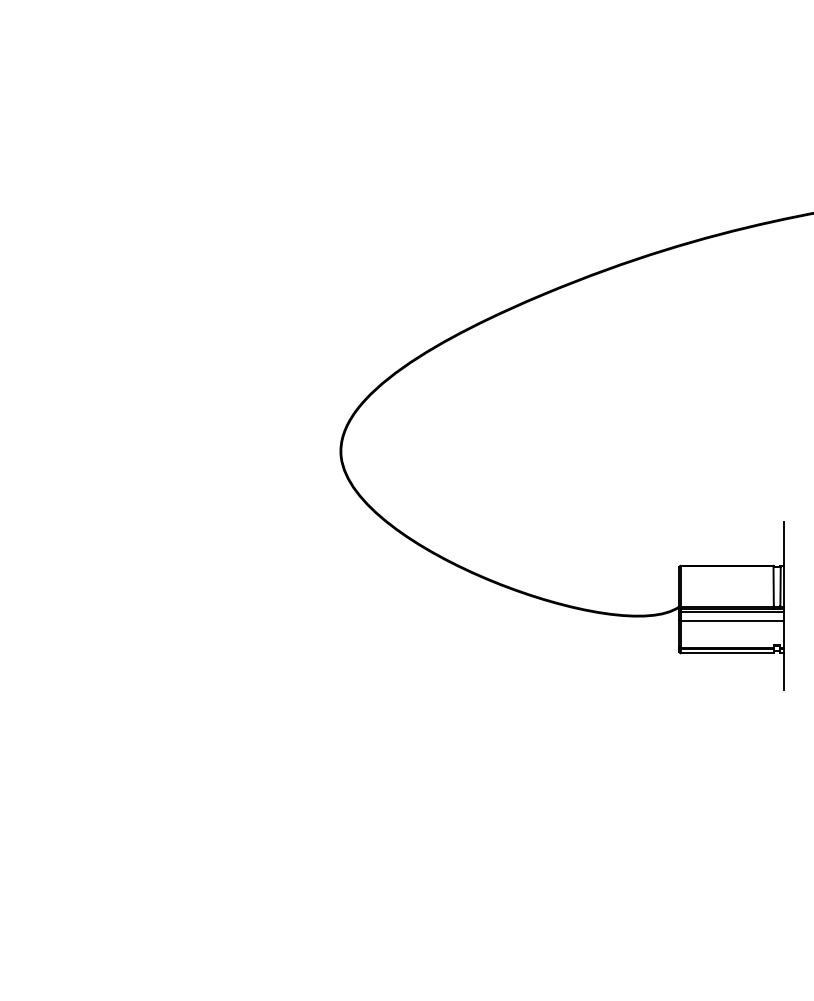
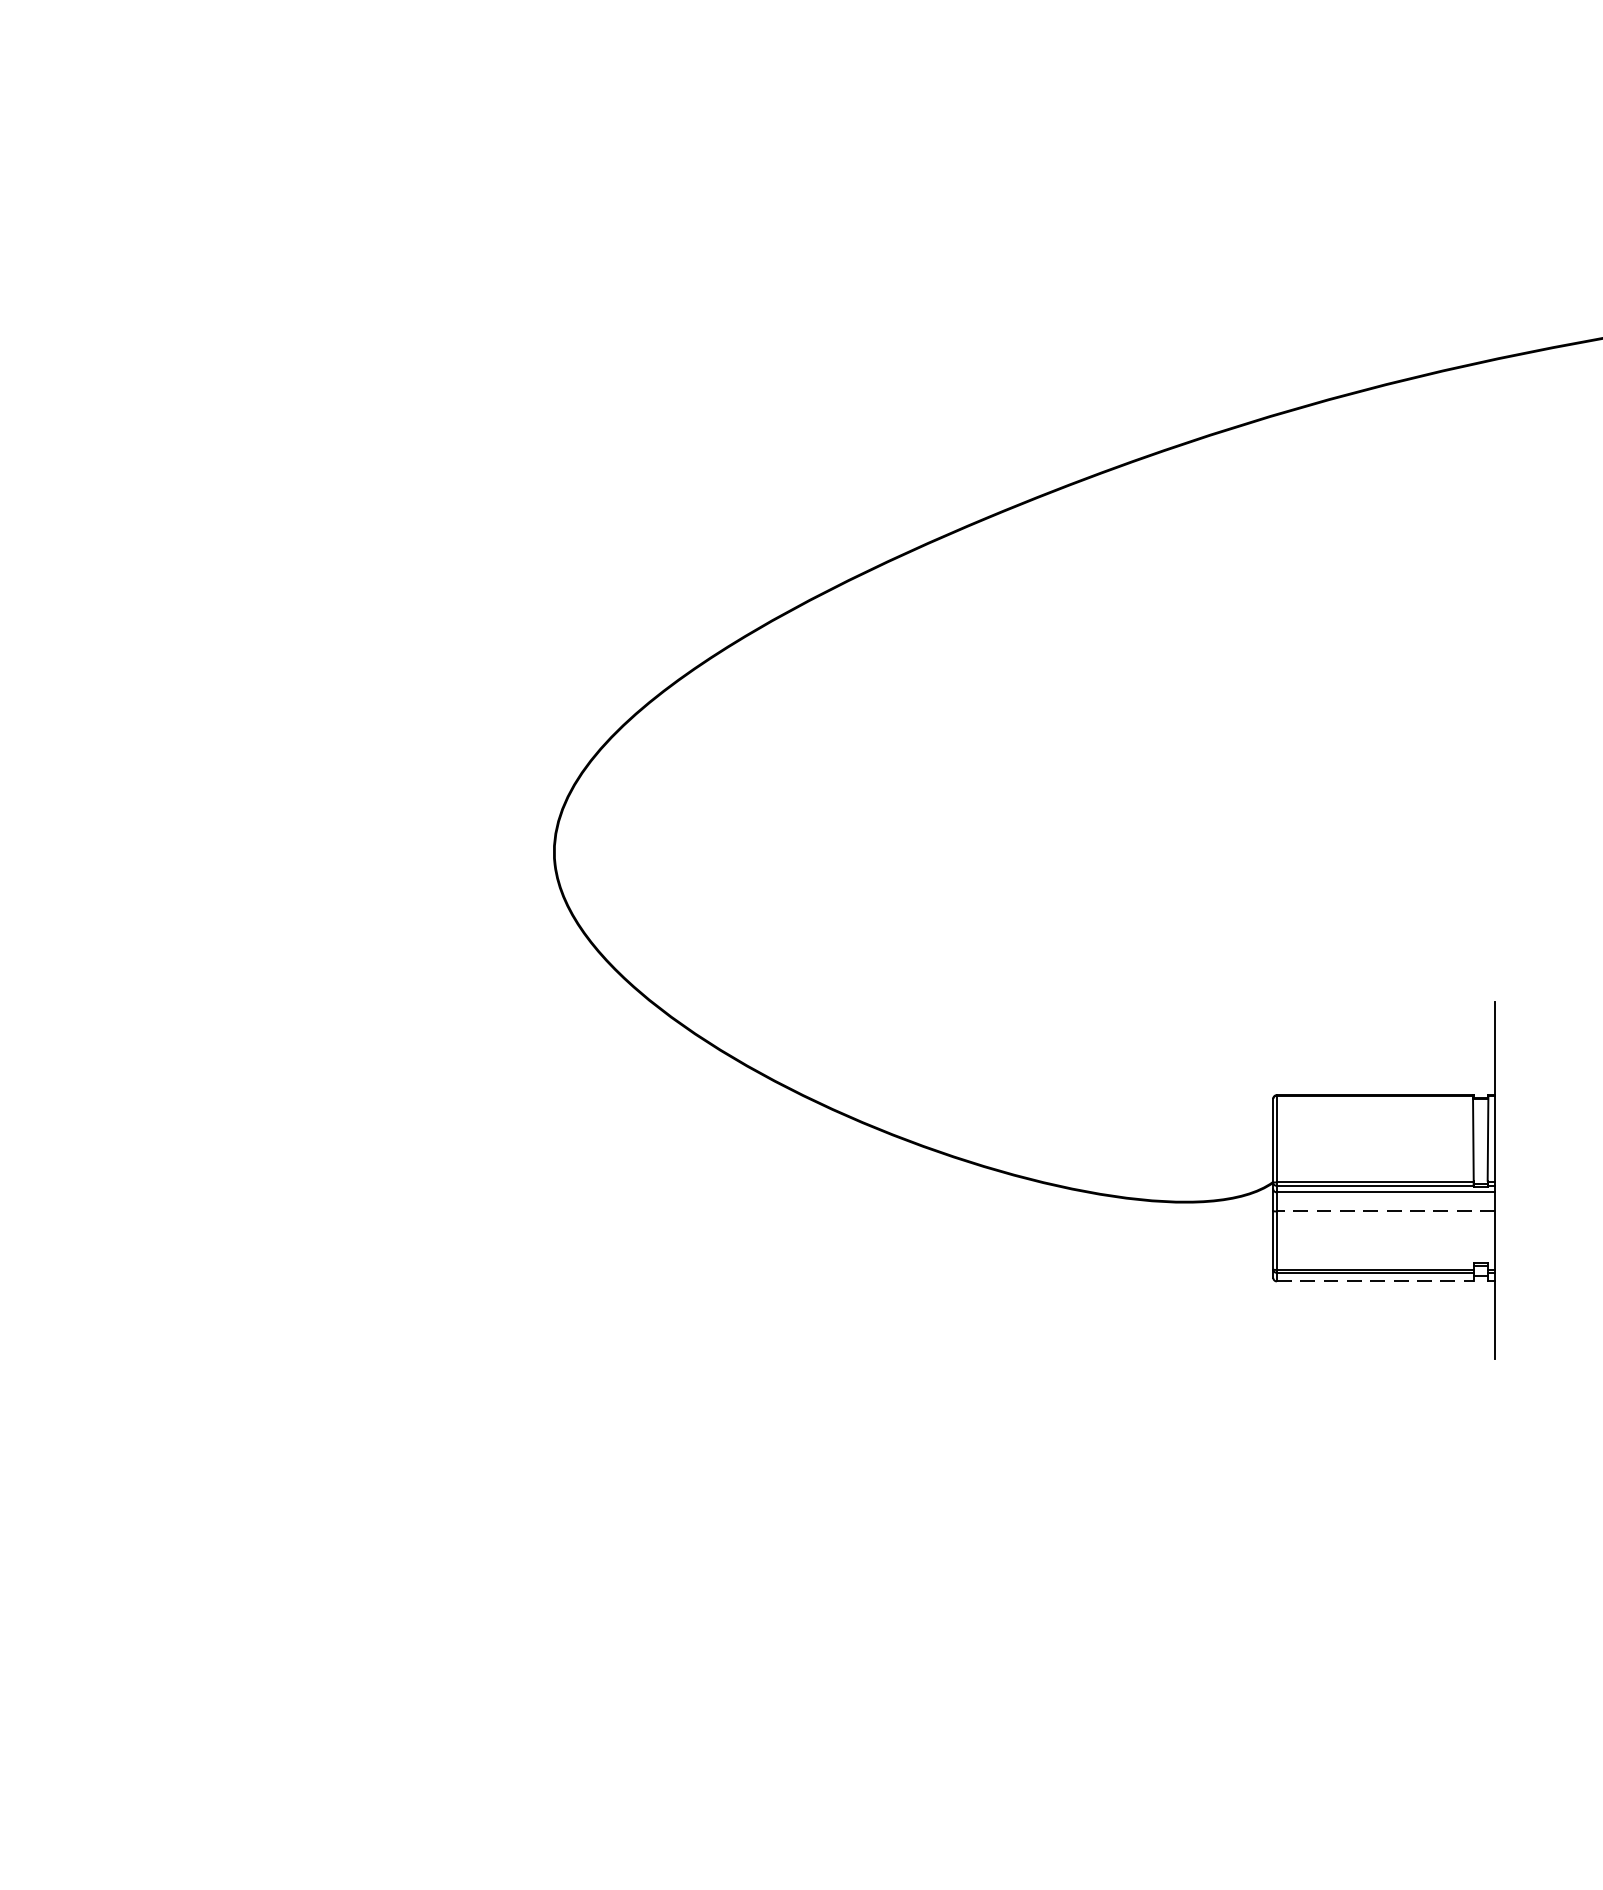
line: (731, 620) -> (1383, 1211), solid -> dashed
line: (727, 653) -> (1375, 1281), solid -> dashed

